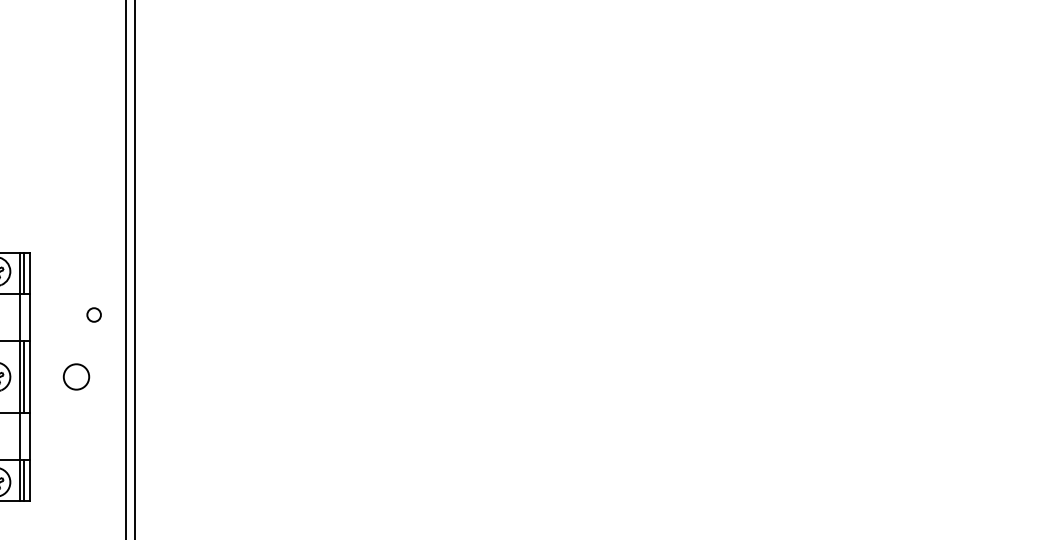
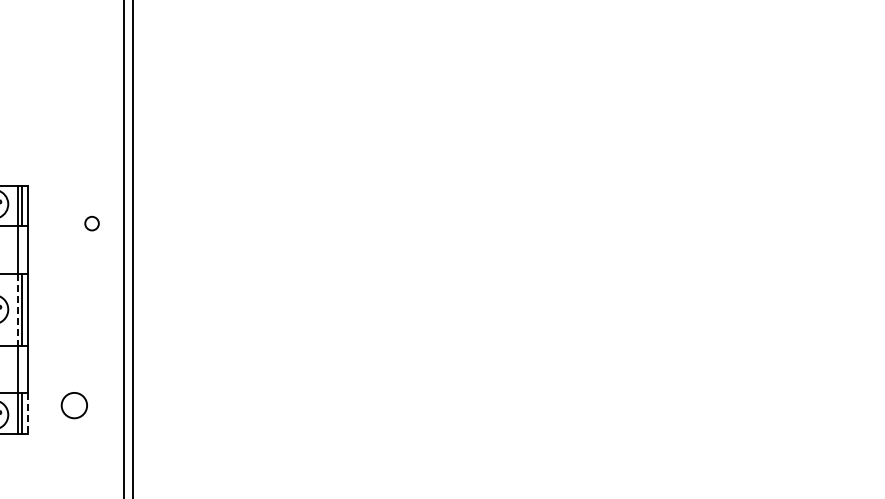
circle: (93, 314) -> (91, 223), moved
line: (19, 376) -> (17, 309), solid -> dashed
circle: (76, 376) -> (74, 405), moved
line: (29, 481) -> (27, 414), solid -> dashed

